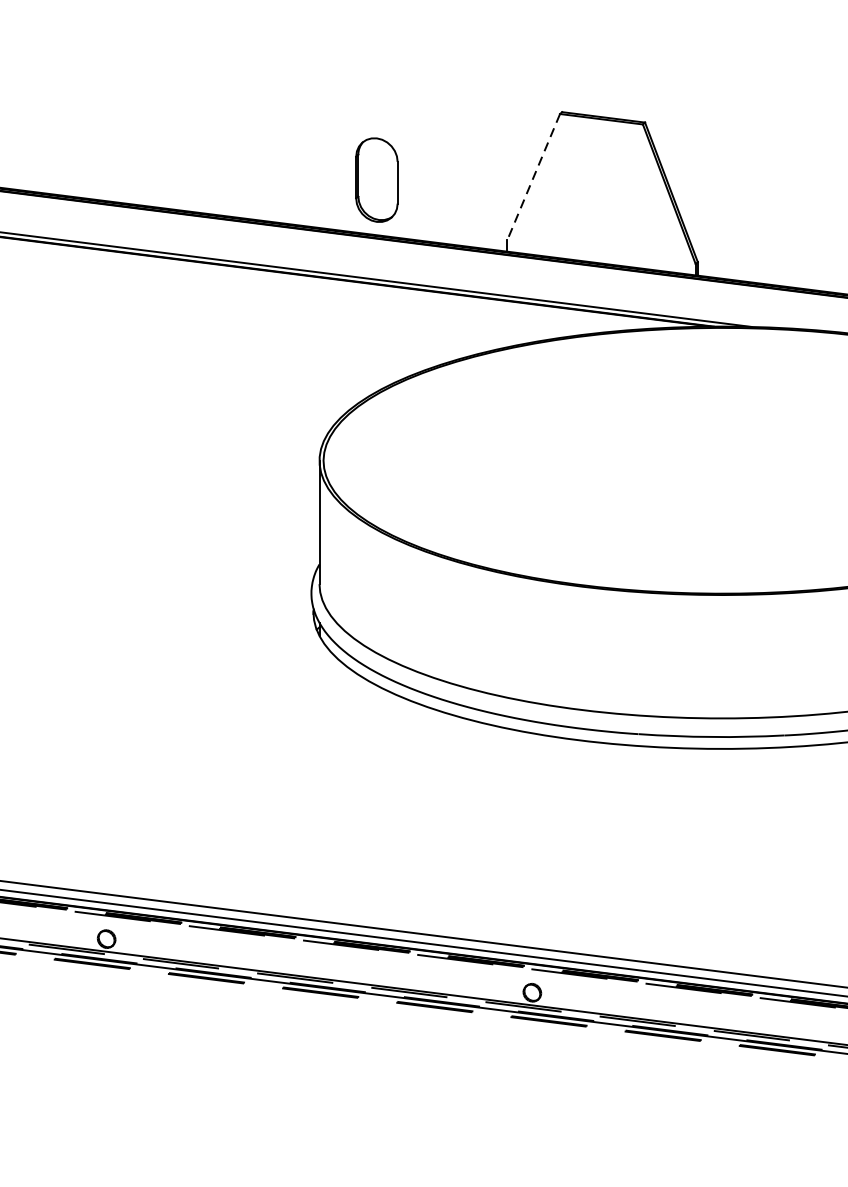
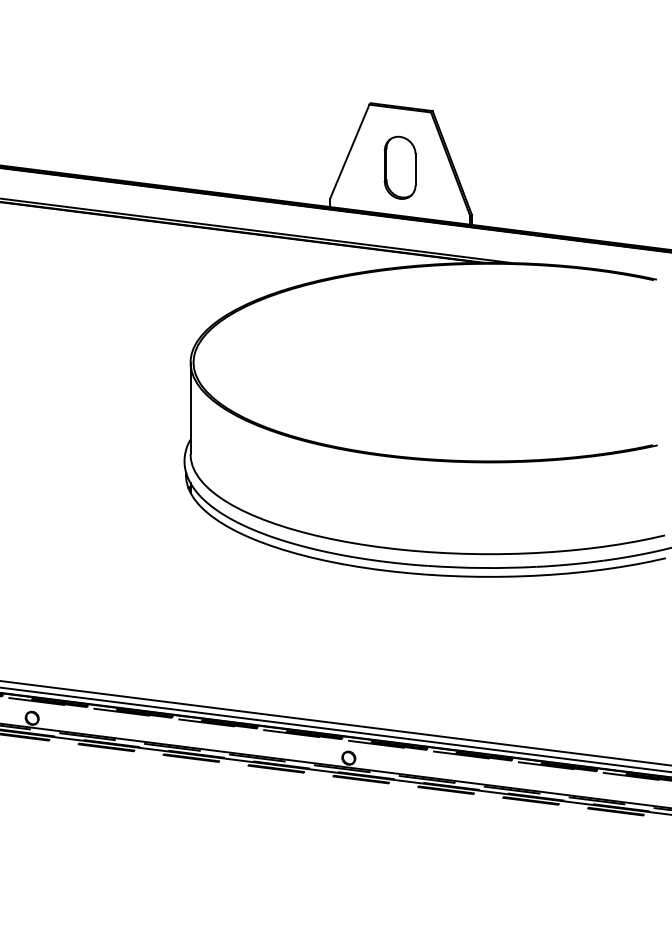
line: (533, 176) -> (349, 151), dashed -> solid
part: (375, 179) -> (399, 167), moved

